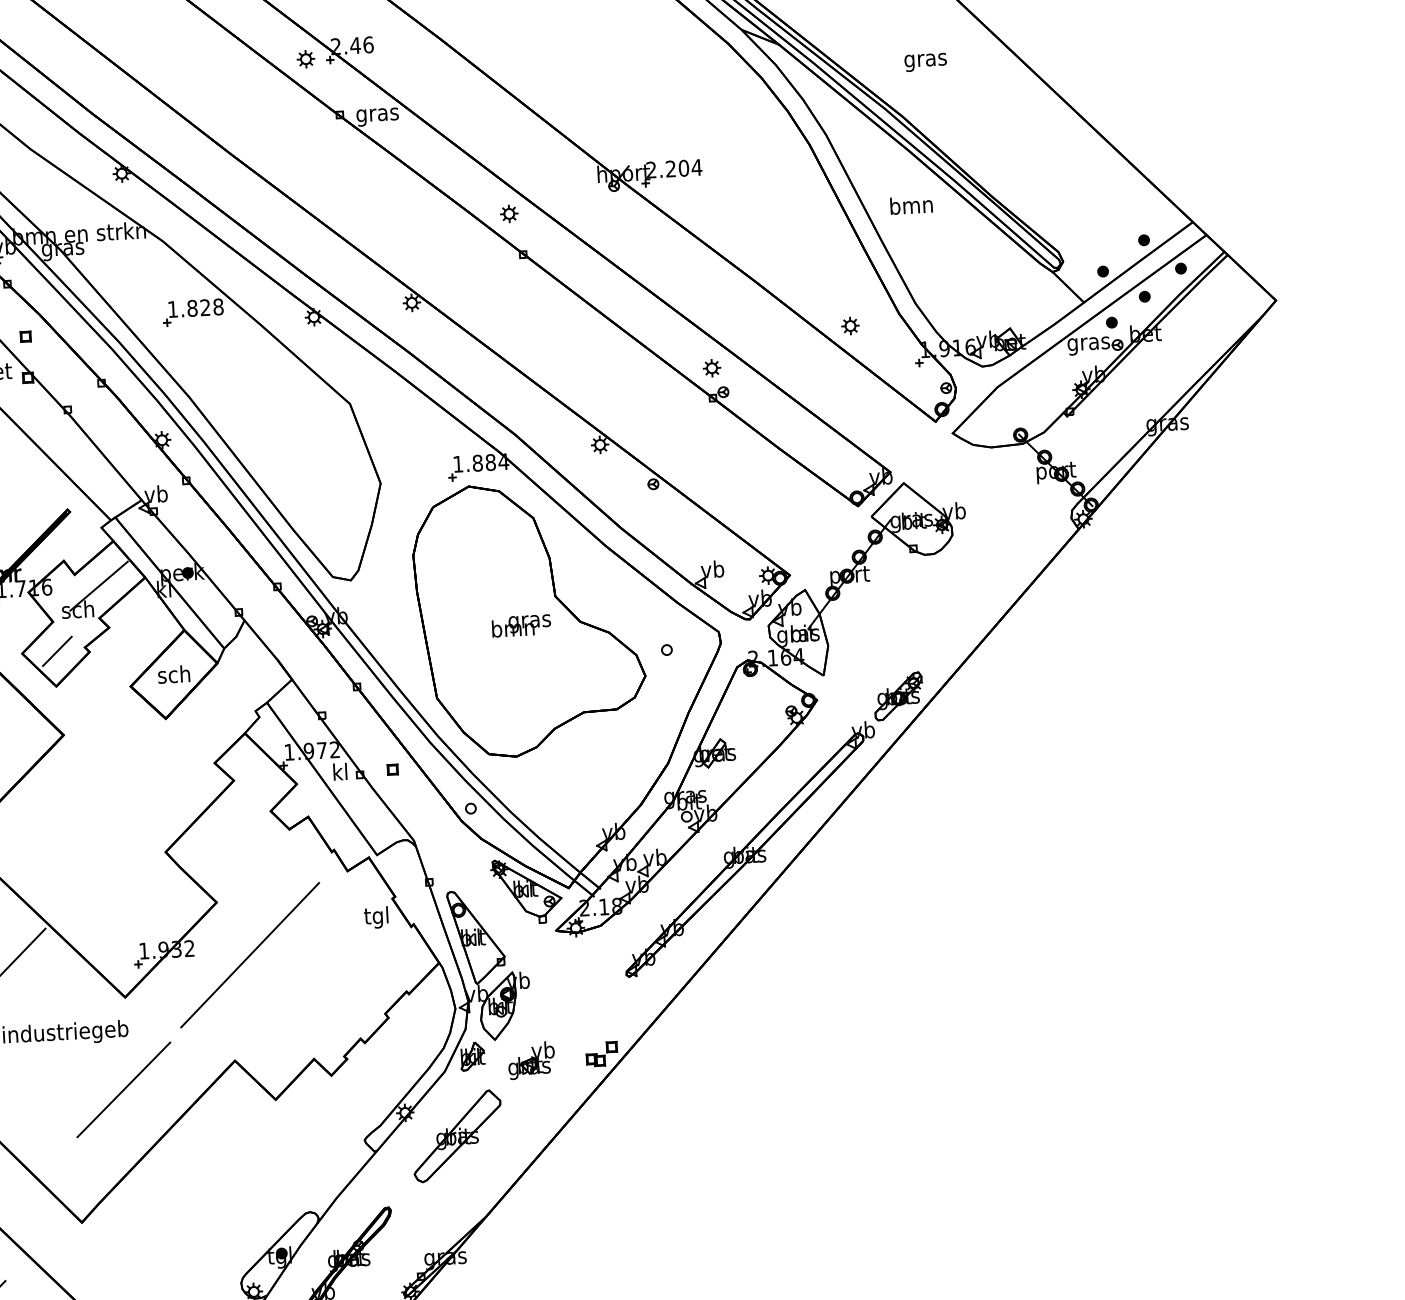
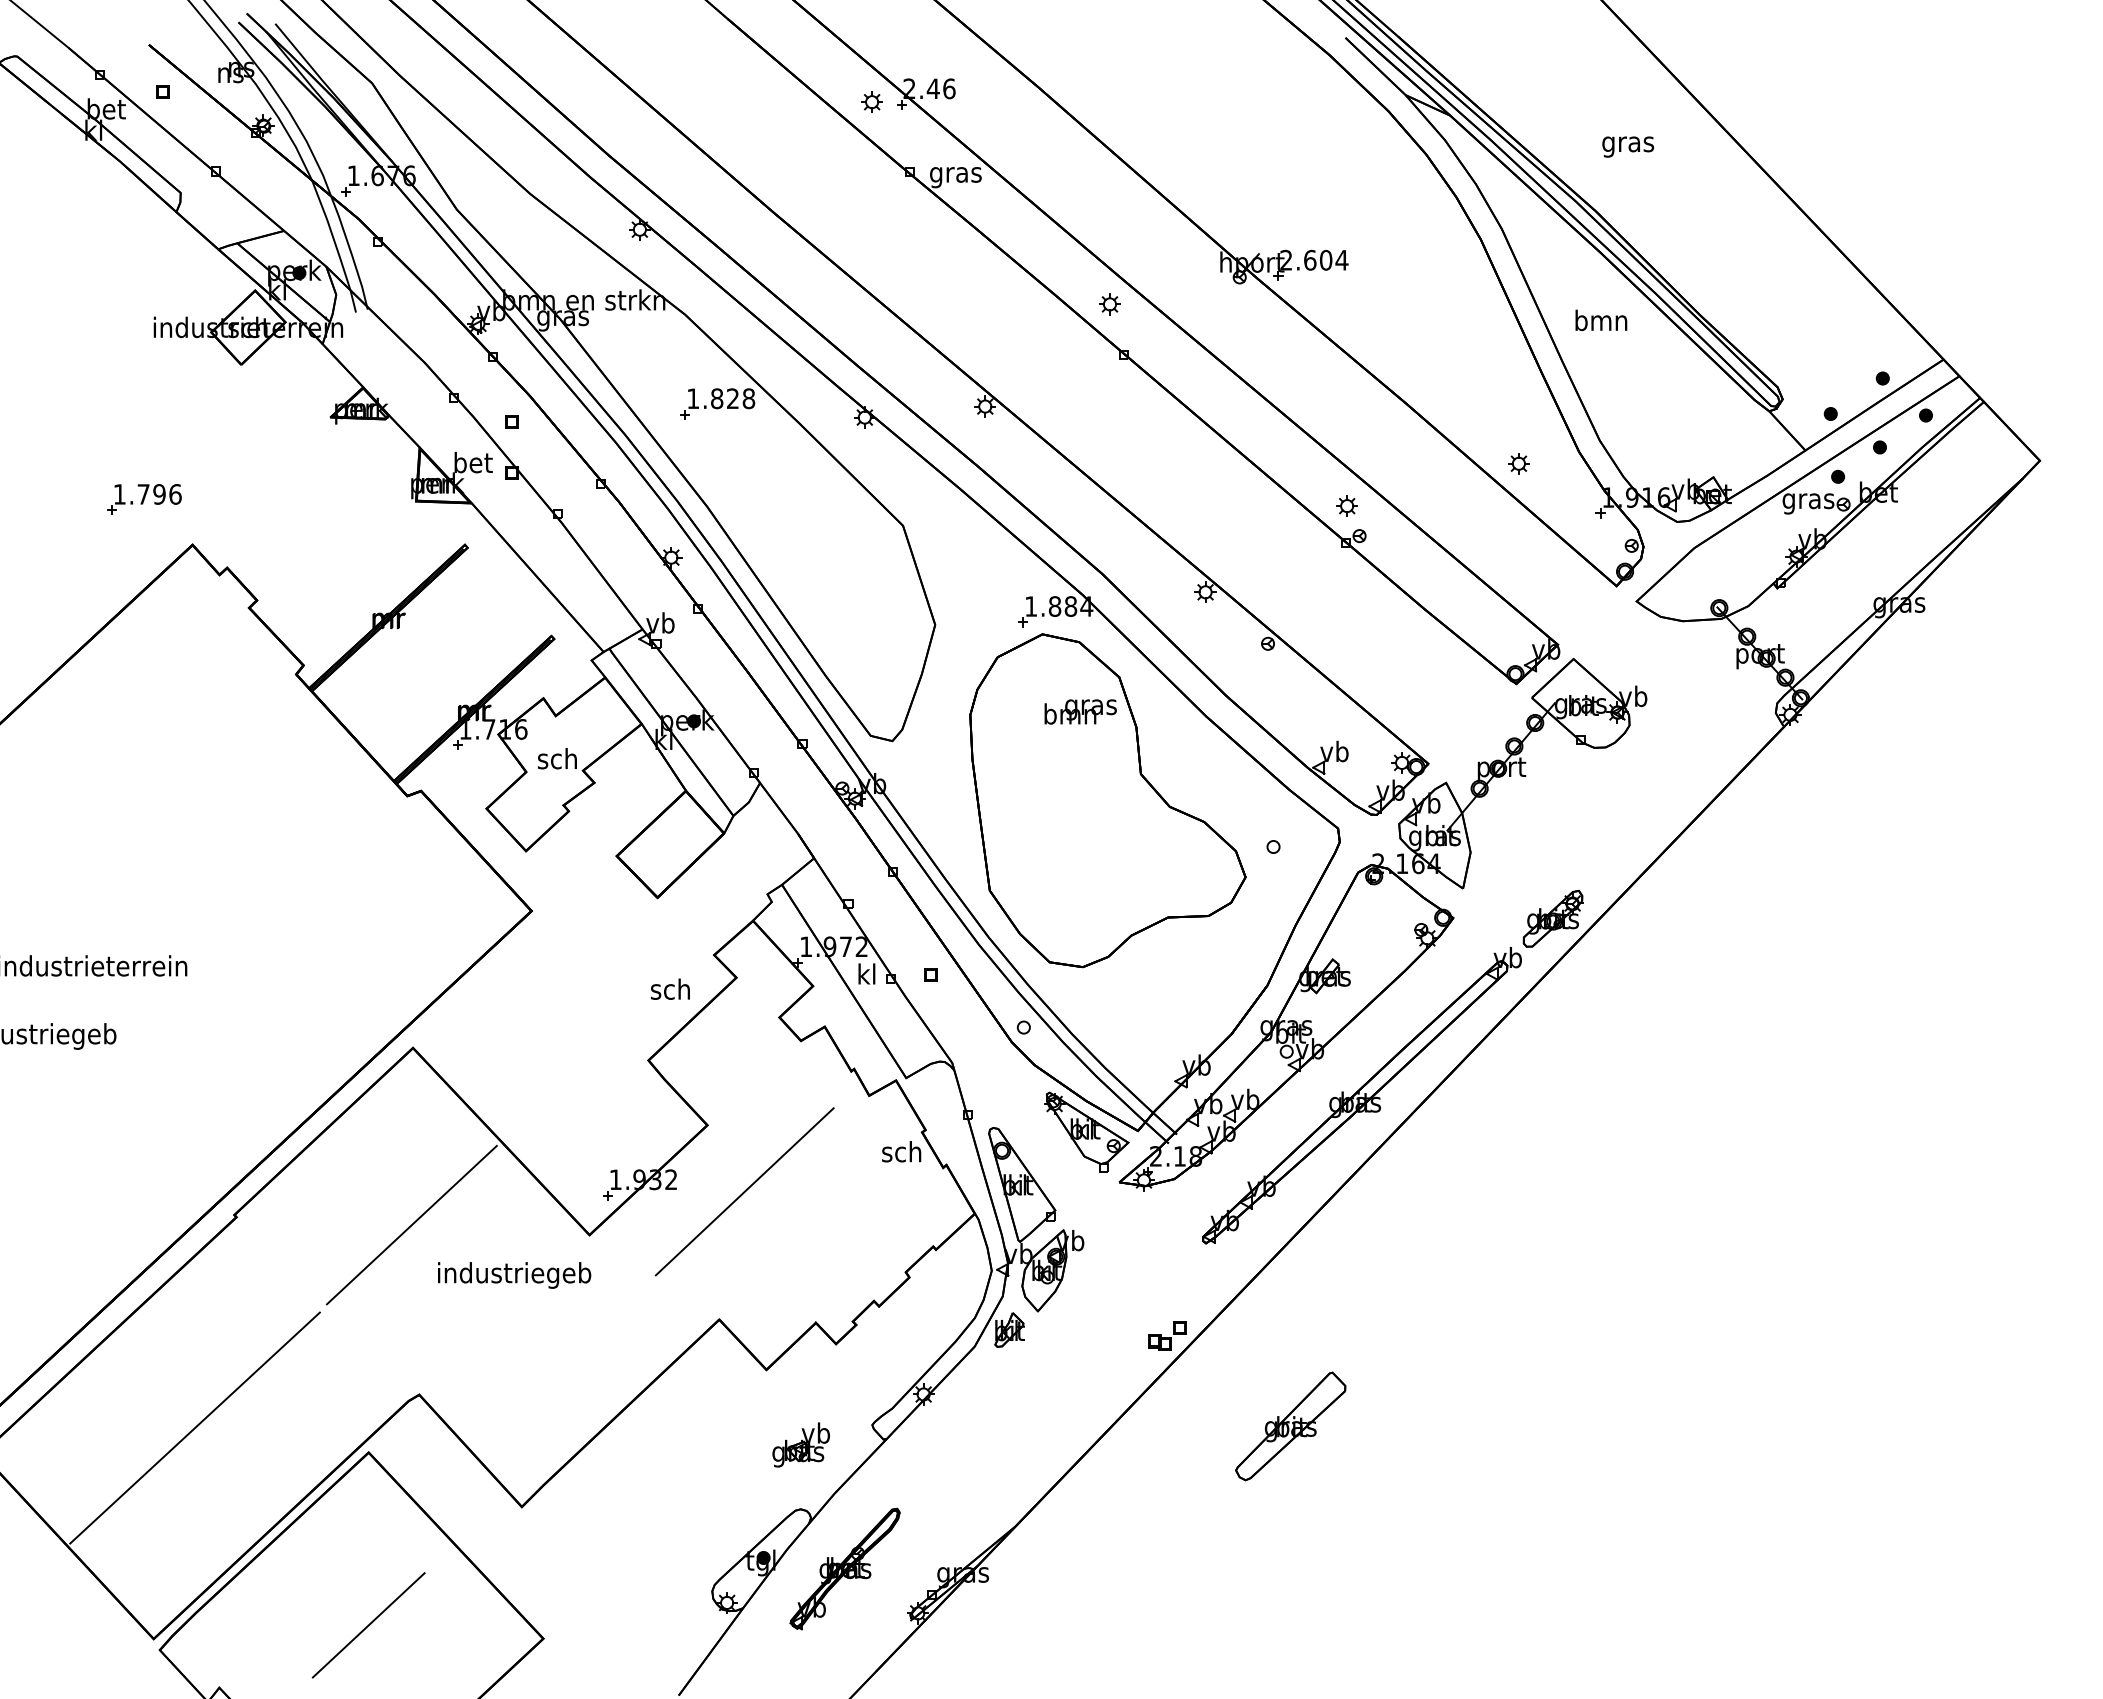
text: (671, 168) -> (1310, 259), 2.204 -> 2.604
line: (98, 586) -> (584, 731), removed
text: (521, 625) -> (1080, 711), moved
line: (57, 651) -> (529, 808), removed
text: (174, 673) -> (670, 988), moved
text: (376, 917) -> (901, 1154), tgl -> sch
part: (530, 1060) -> (800, 1444), moved
line: (123, 1089) -> (581, 1347), removed
part: (457, 1136) -> (1290, 1426), moved

